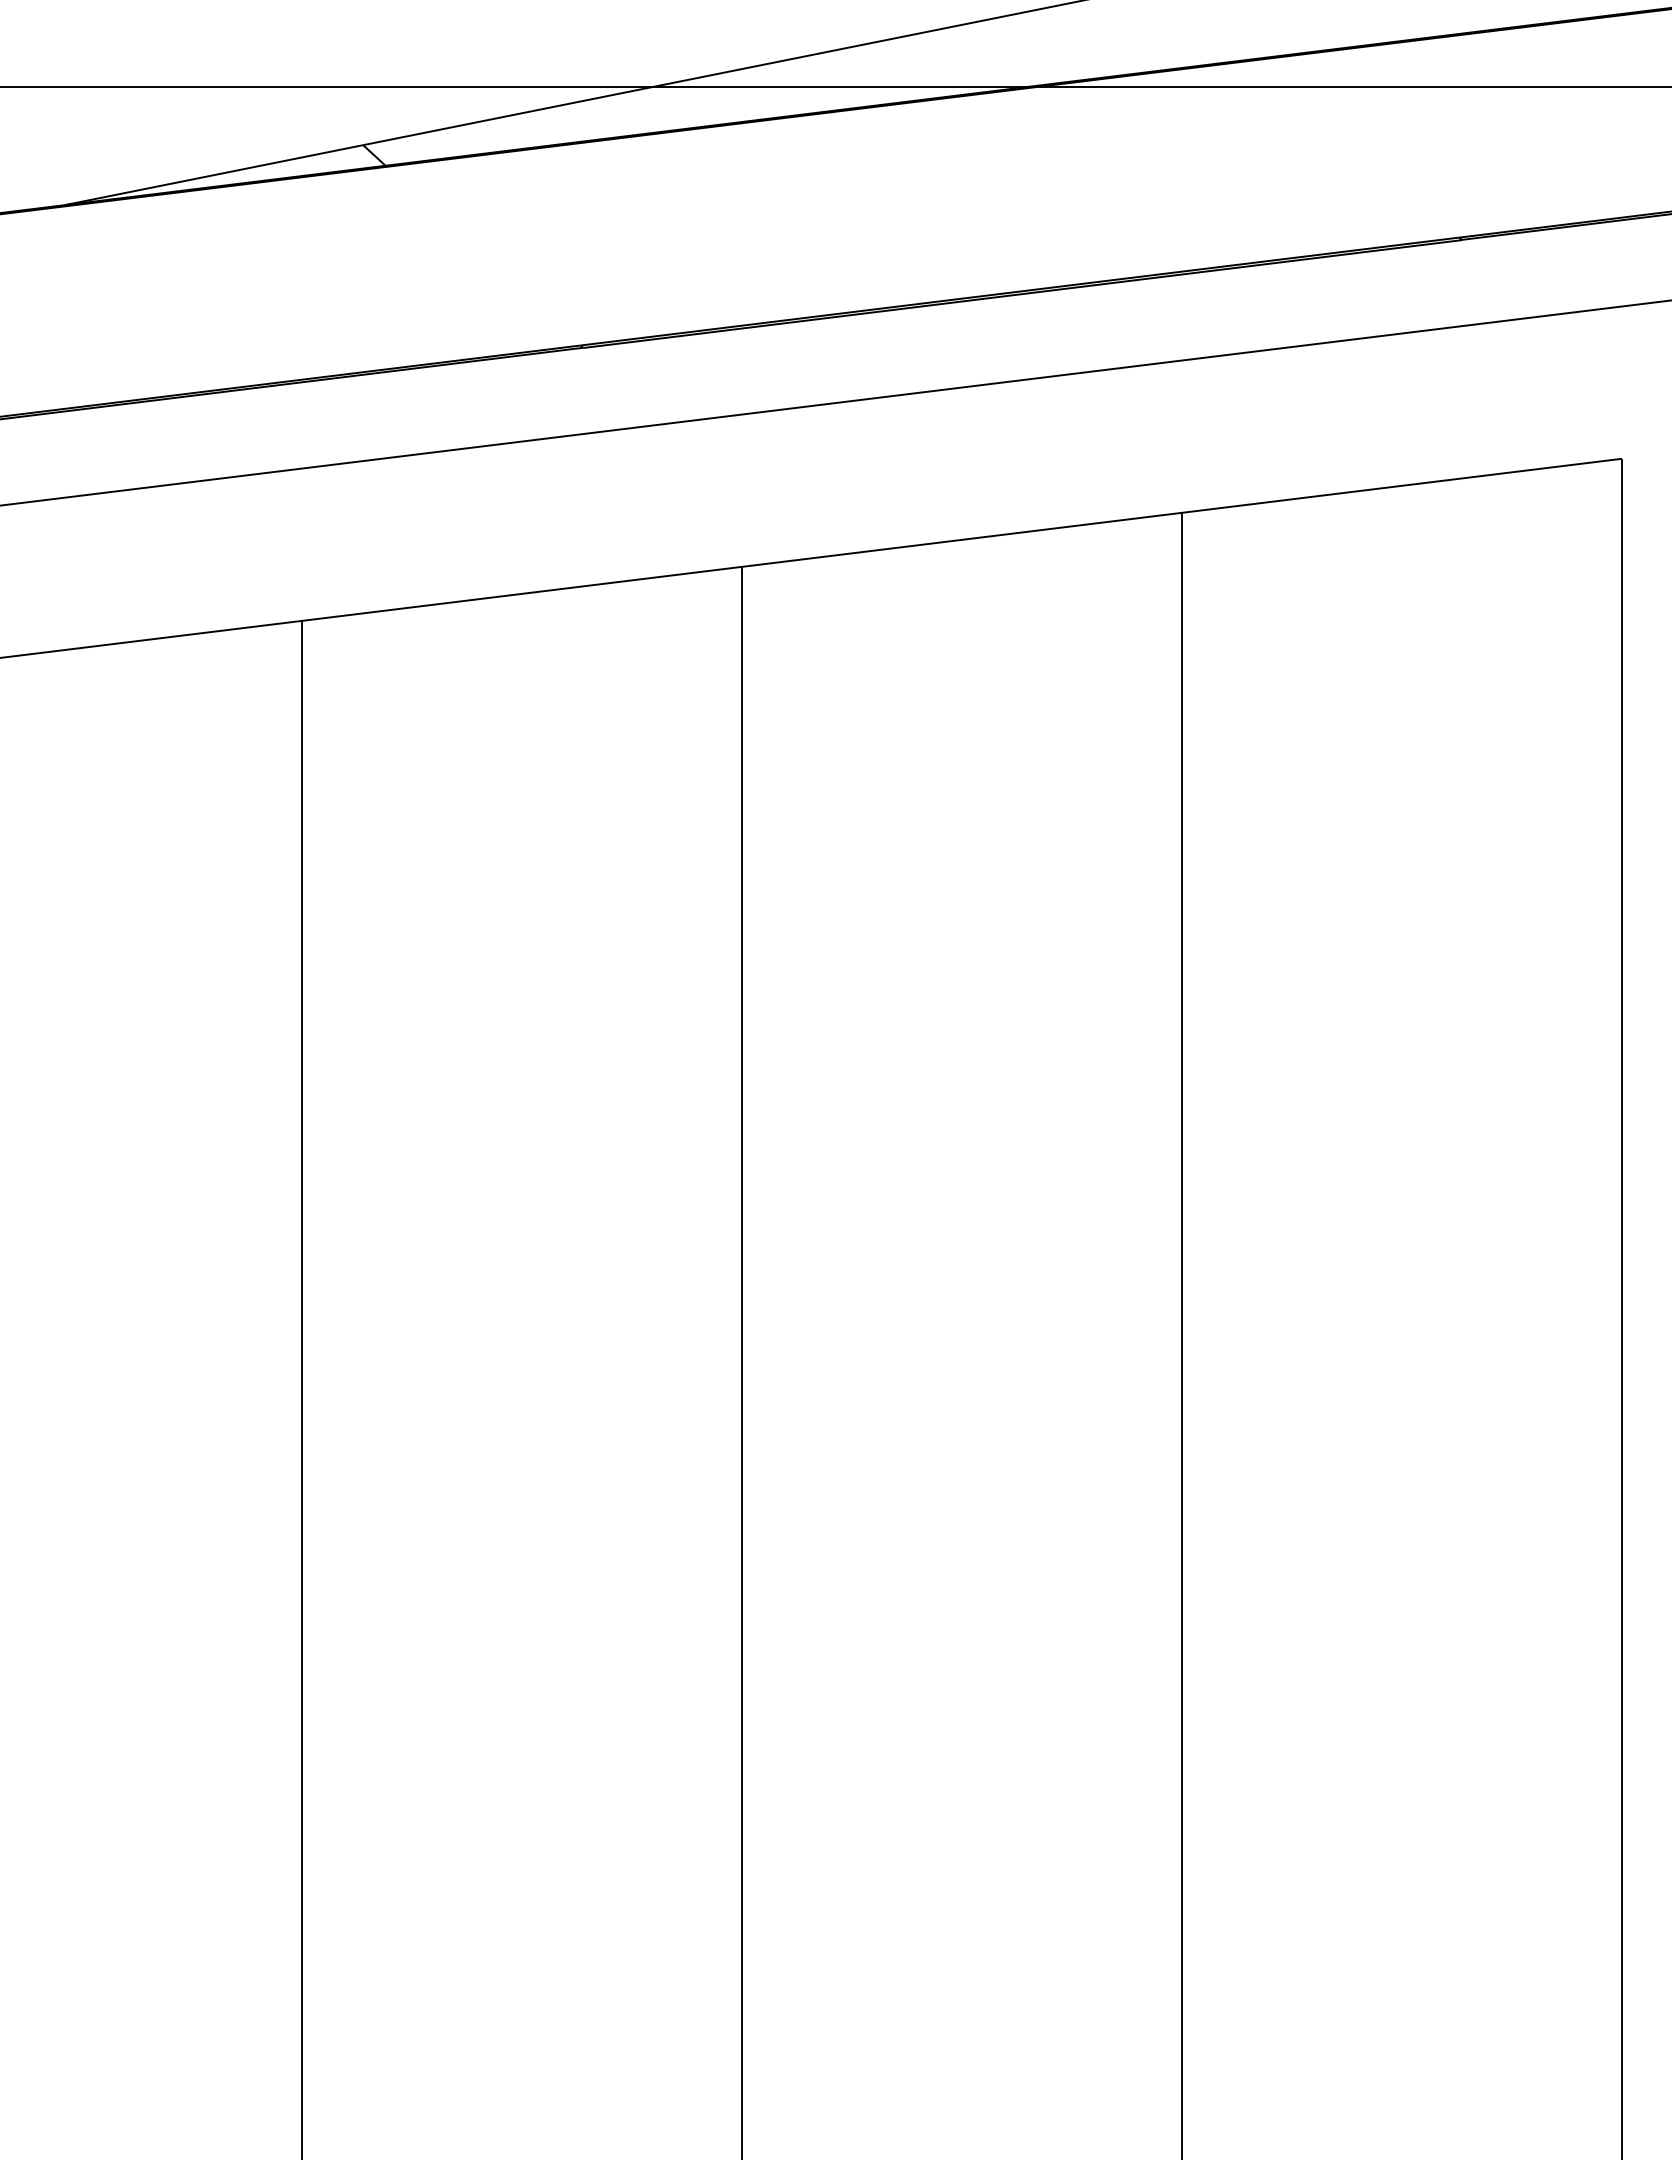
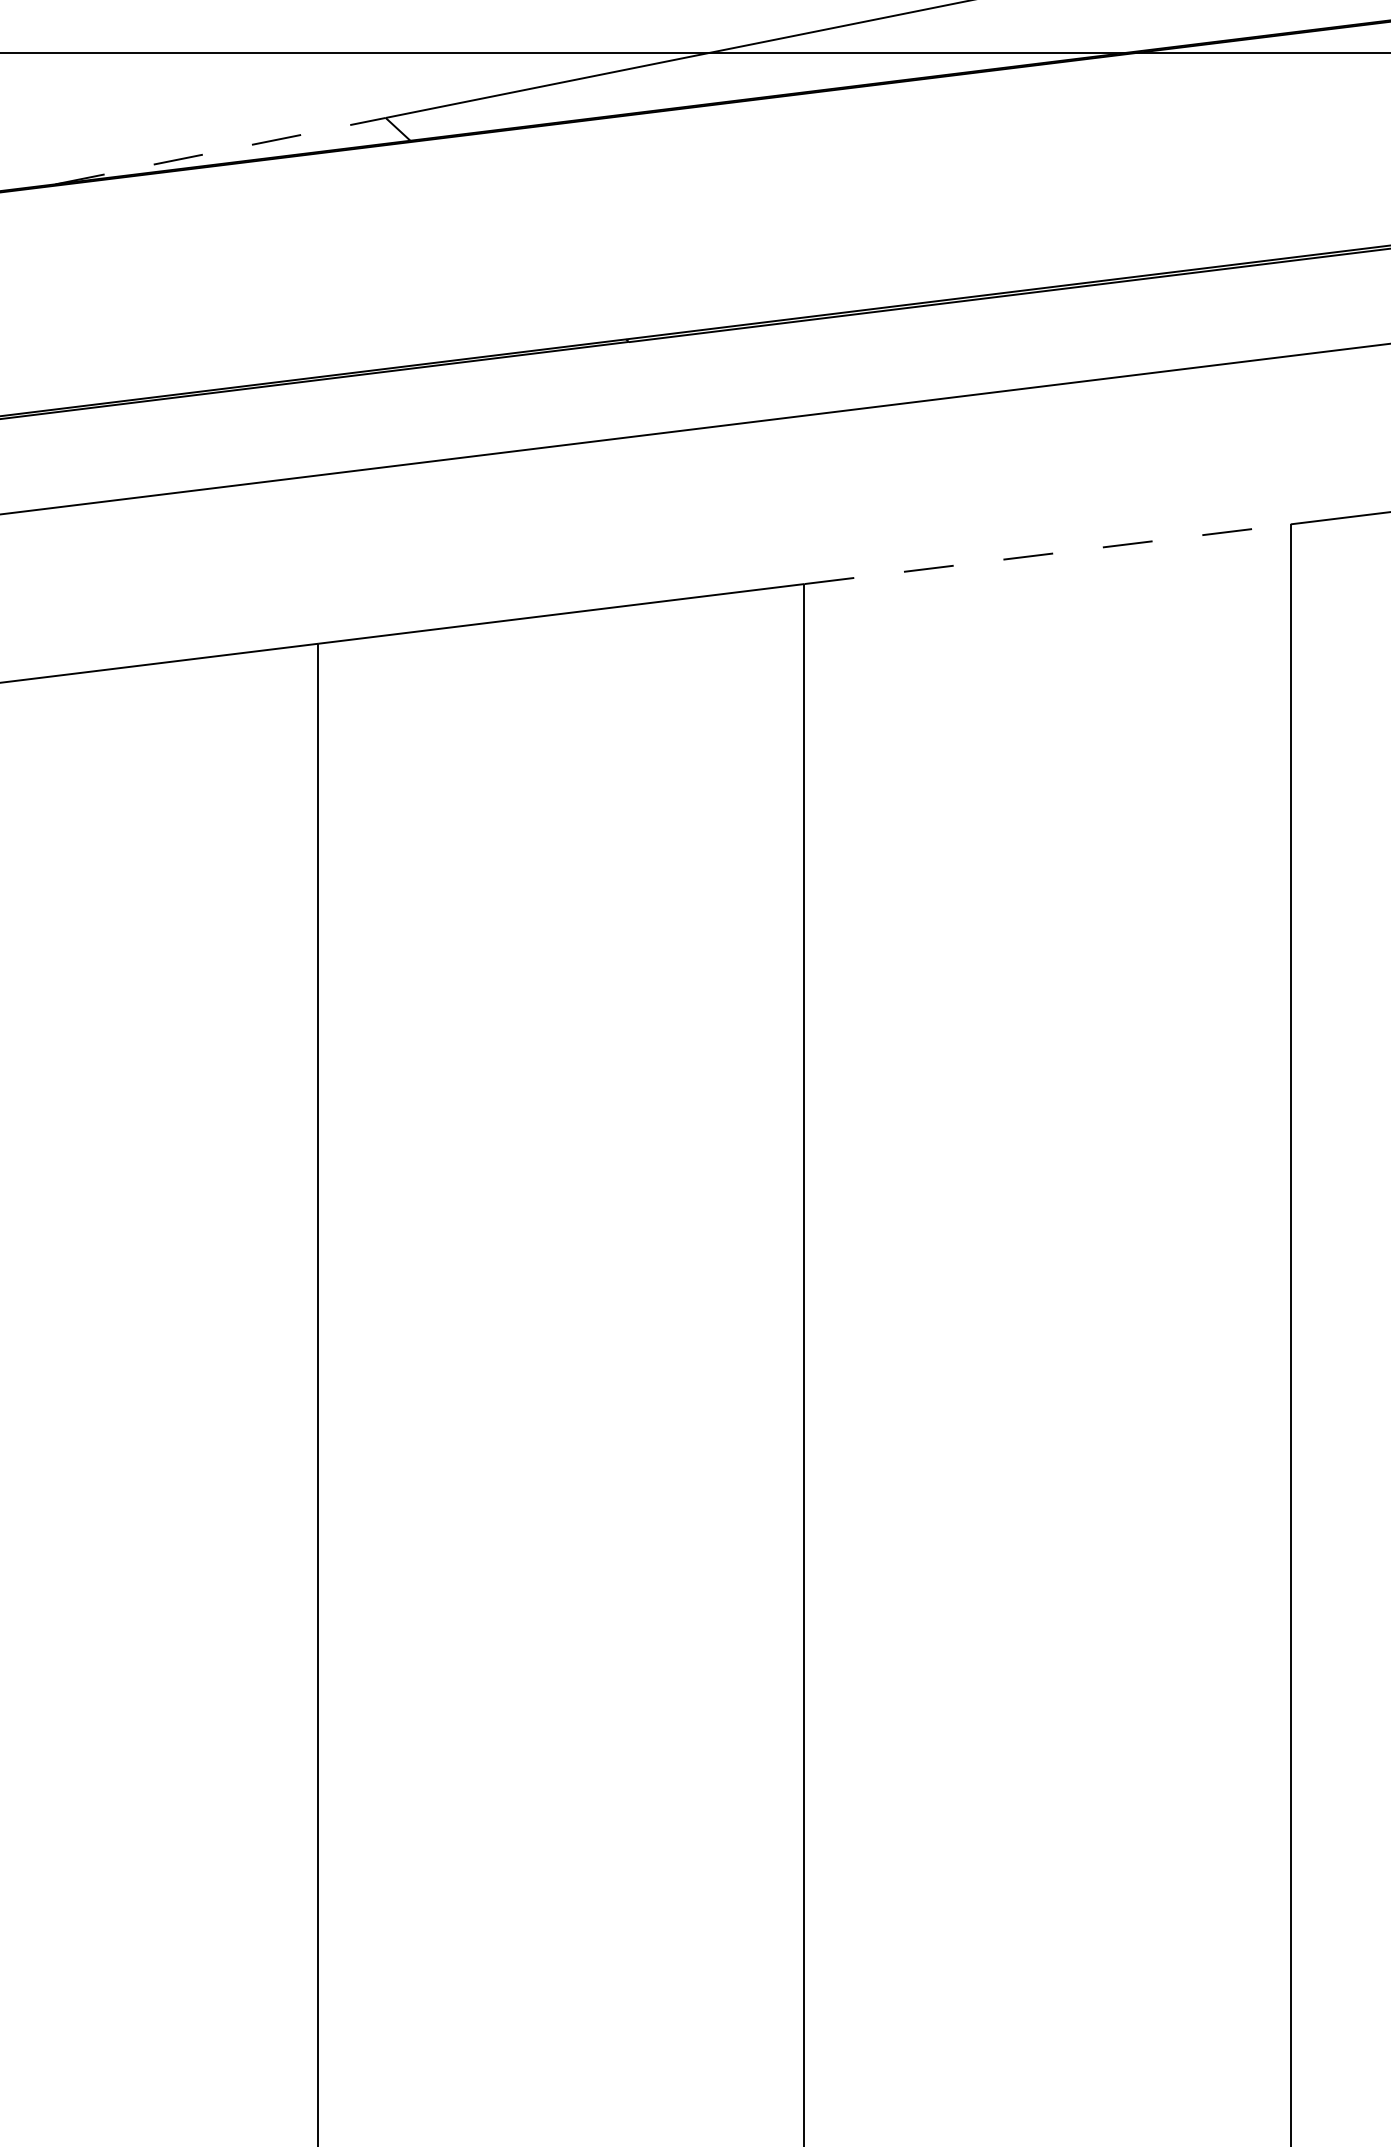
line: (214, 175) -> (221, 151), solid -> dashed
line: (962, 539) -> (1048, 553), solid -> dashed

